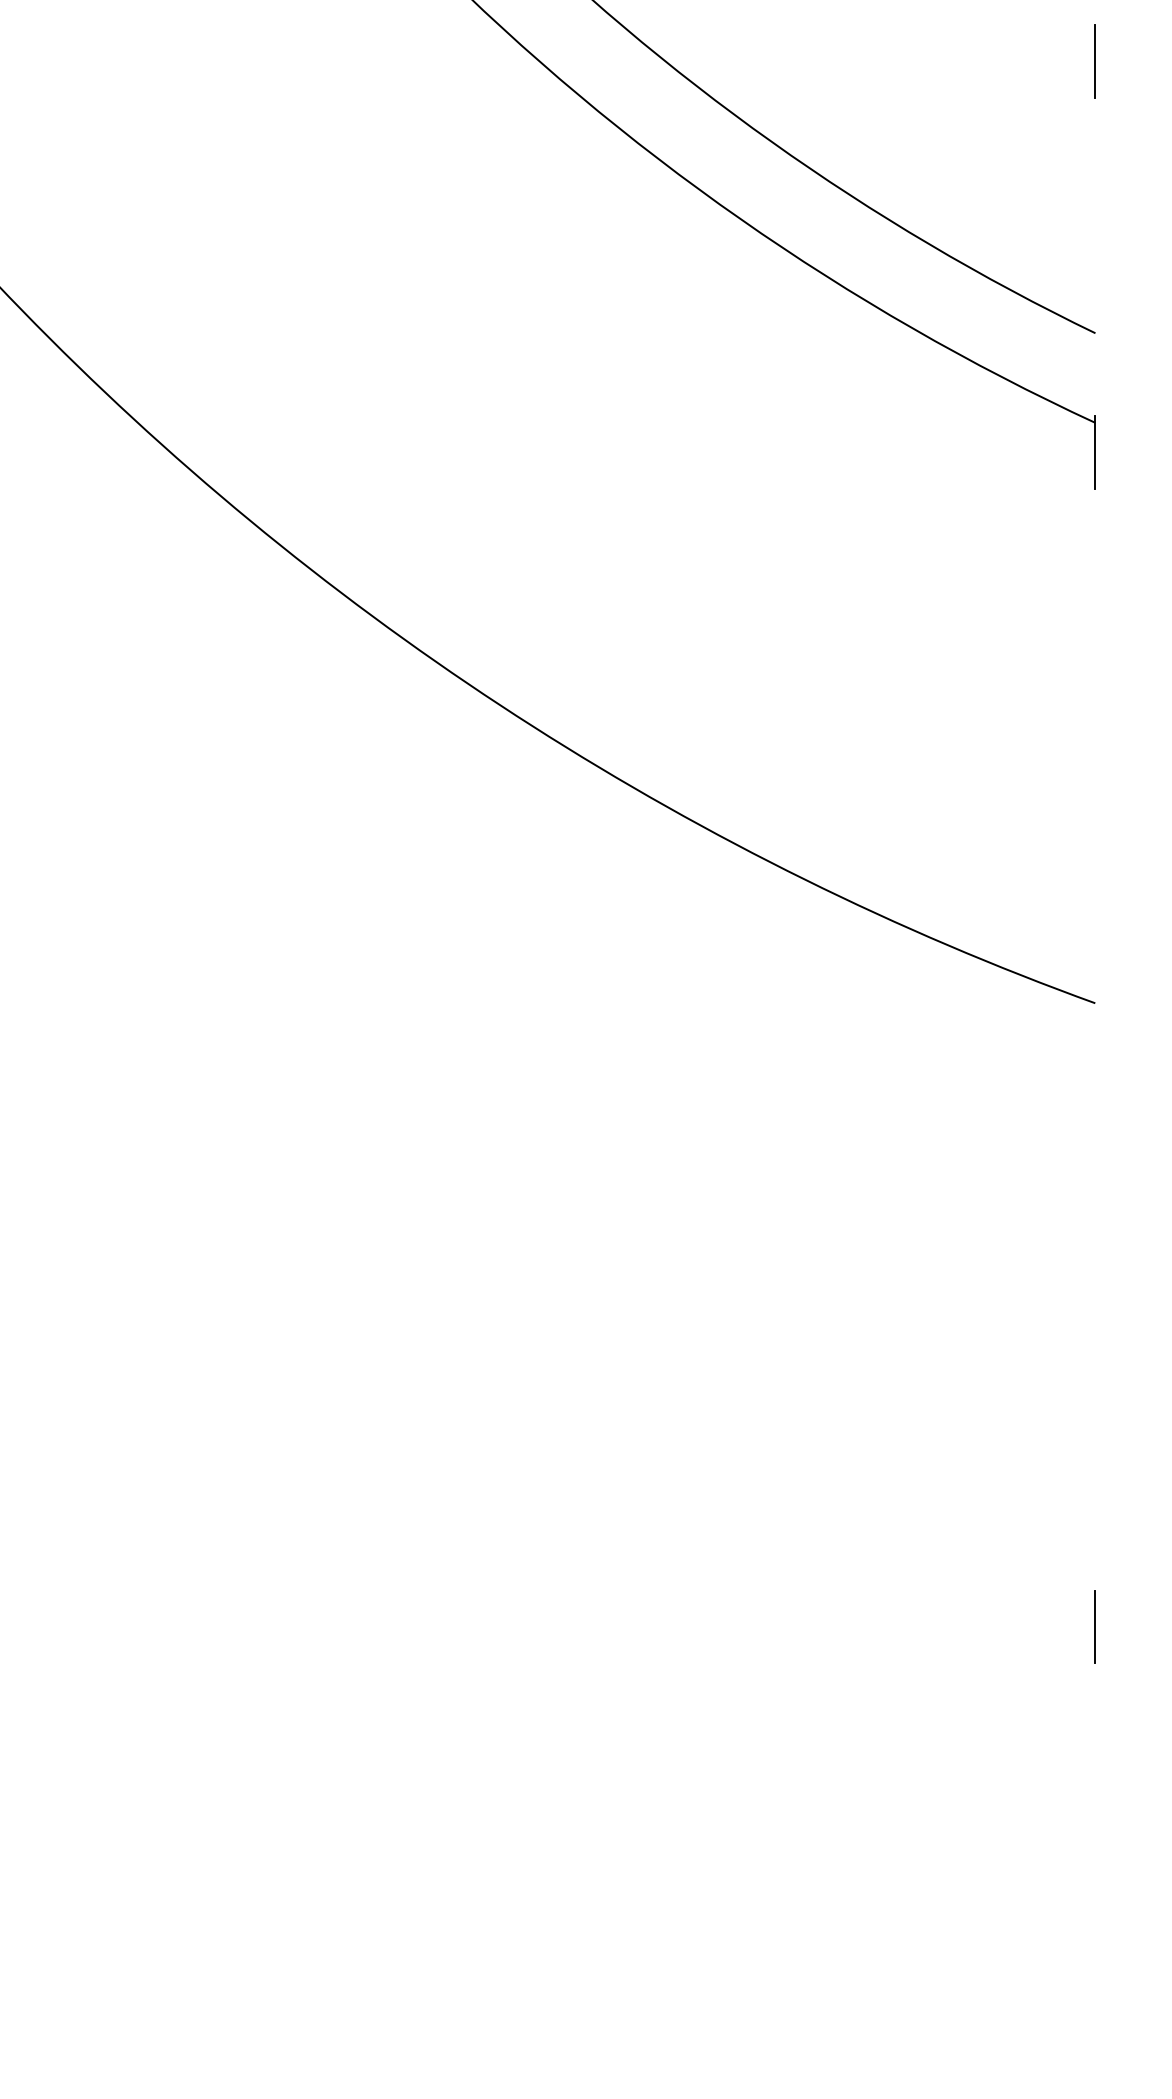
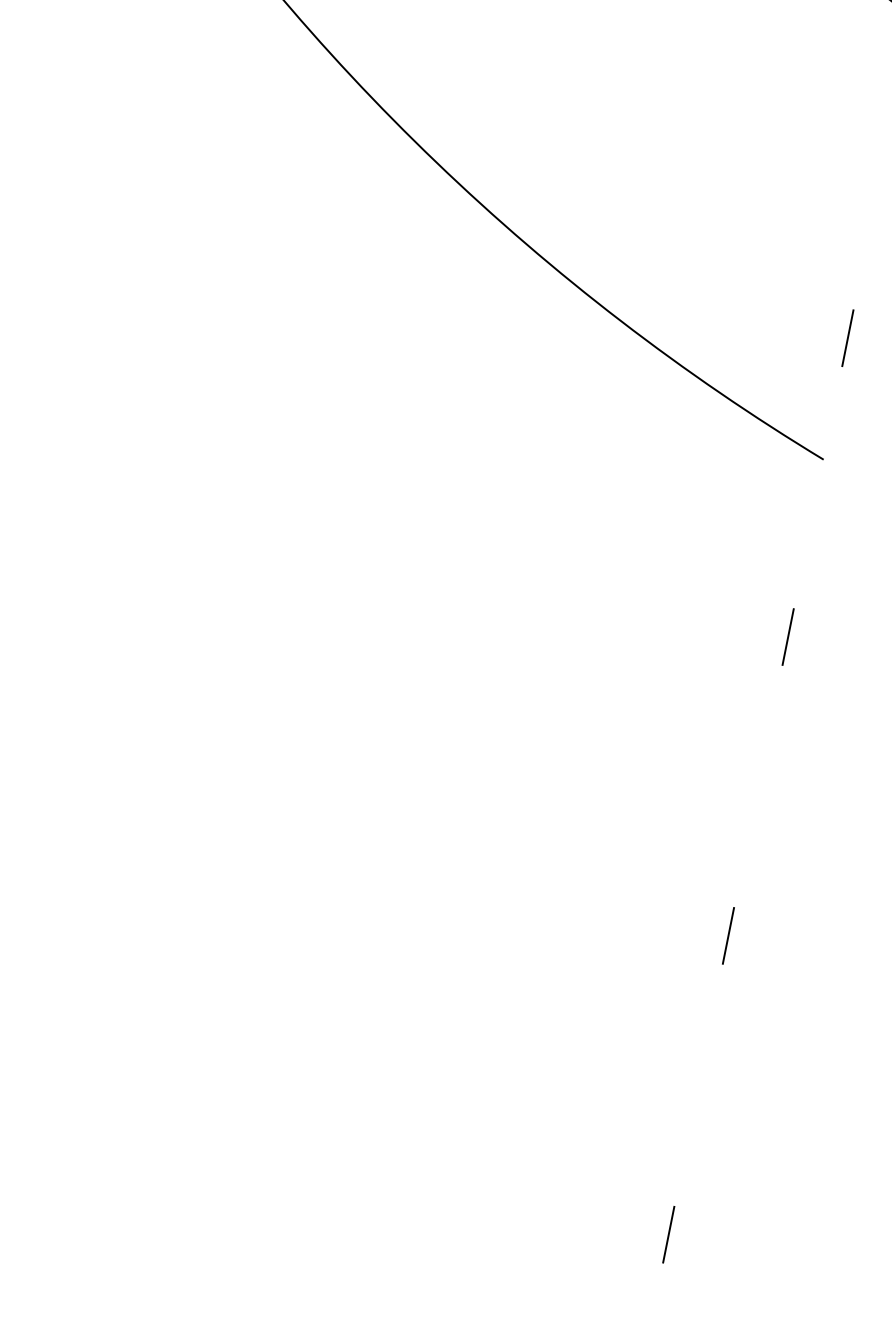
line: (1095, 843) -> (848, 337), added
line: (1095, 1235) -> (788, 637), added
line: (1094, 2018) -> (668, 1234), added

